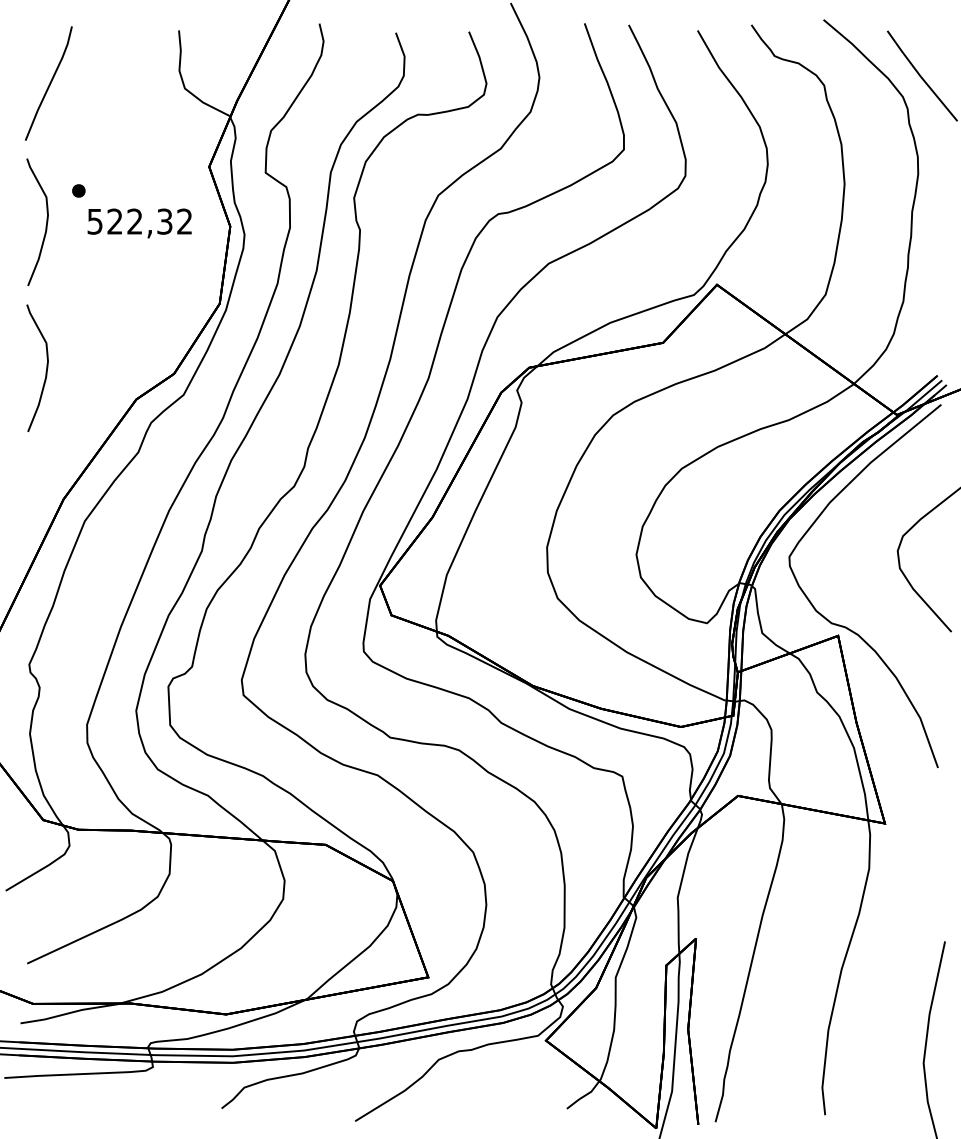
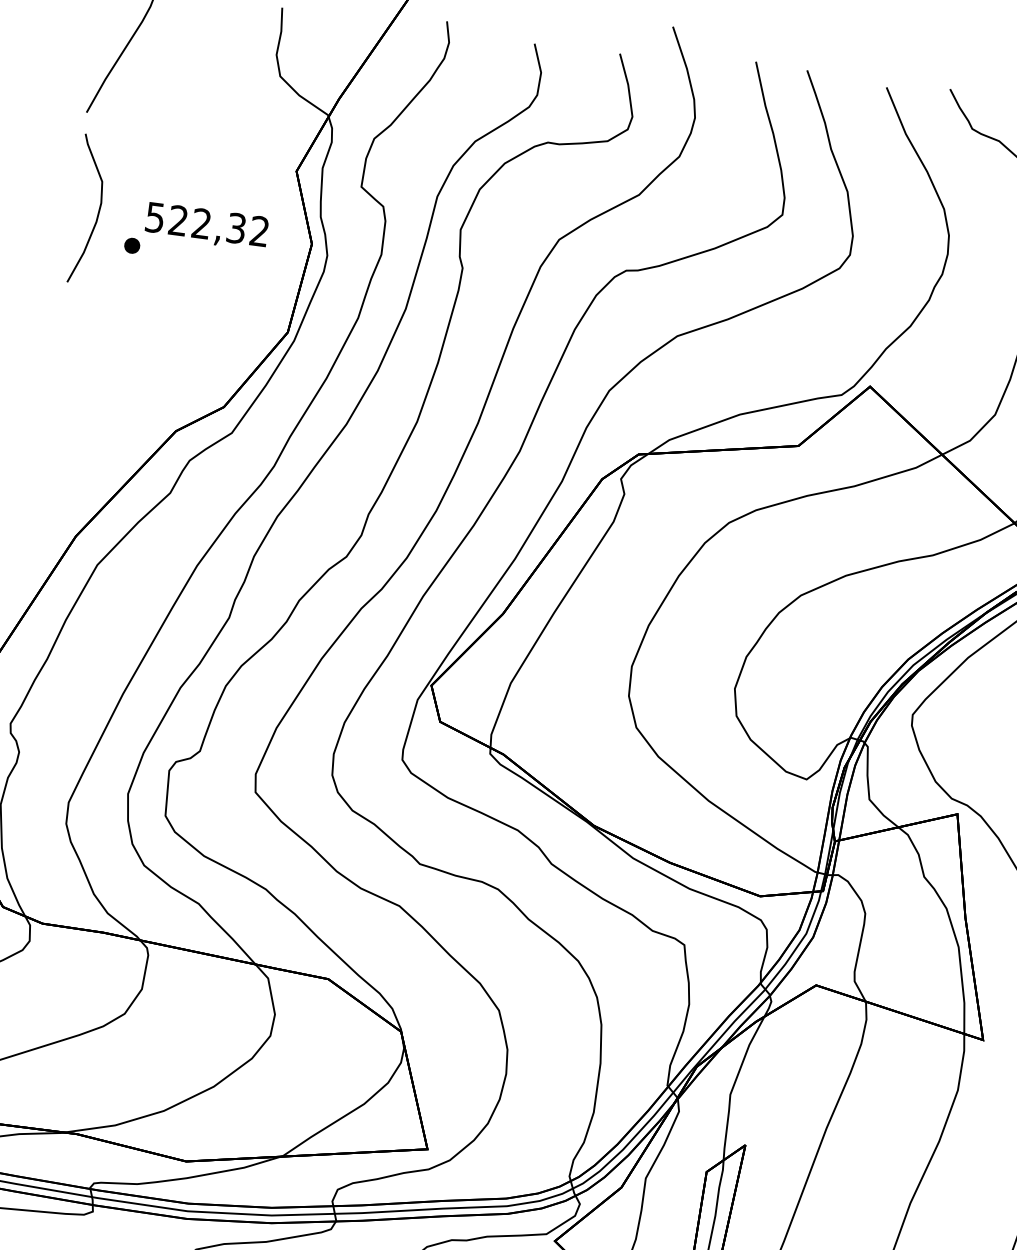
part: (78, 190) -> (131, 245), moved
curve: (45, 371) -> (74, 384), removed

